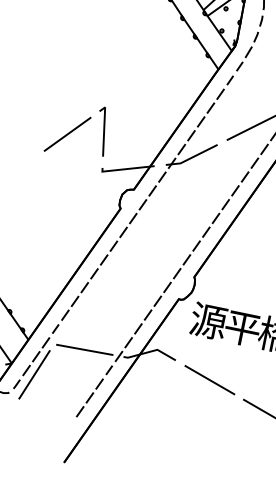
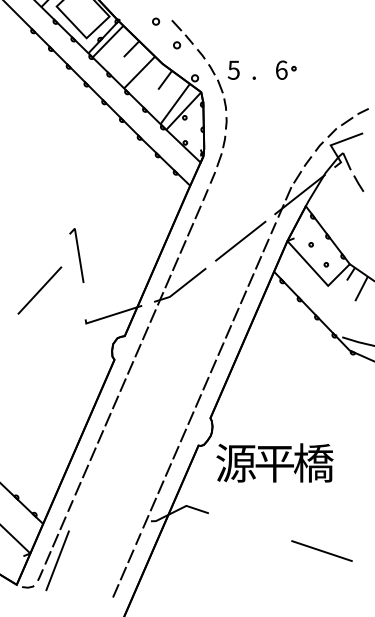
line: (103, 131) -> (78, 255), moved
line: (84, 349) -> (106, 521), removed
line: (209, 380) -> (250, 527), removed

